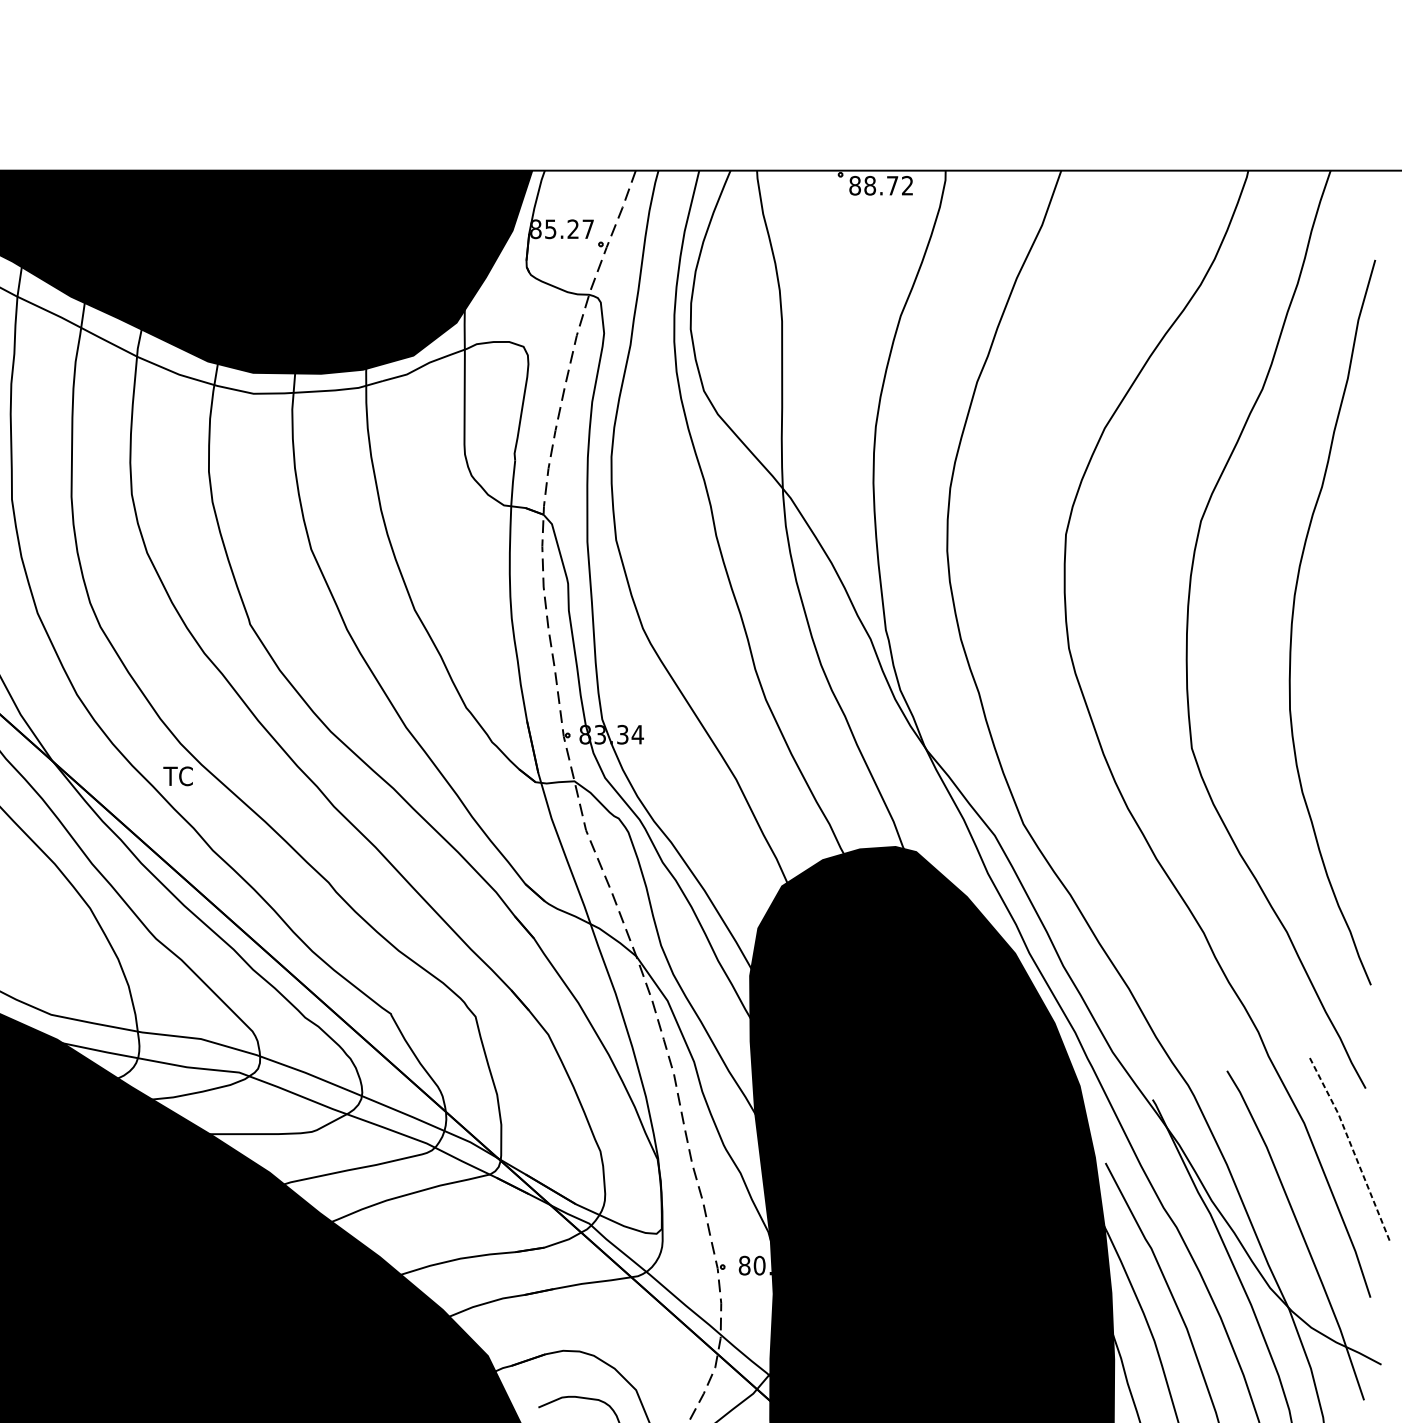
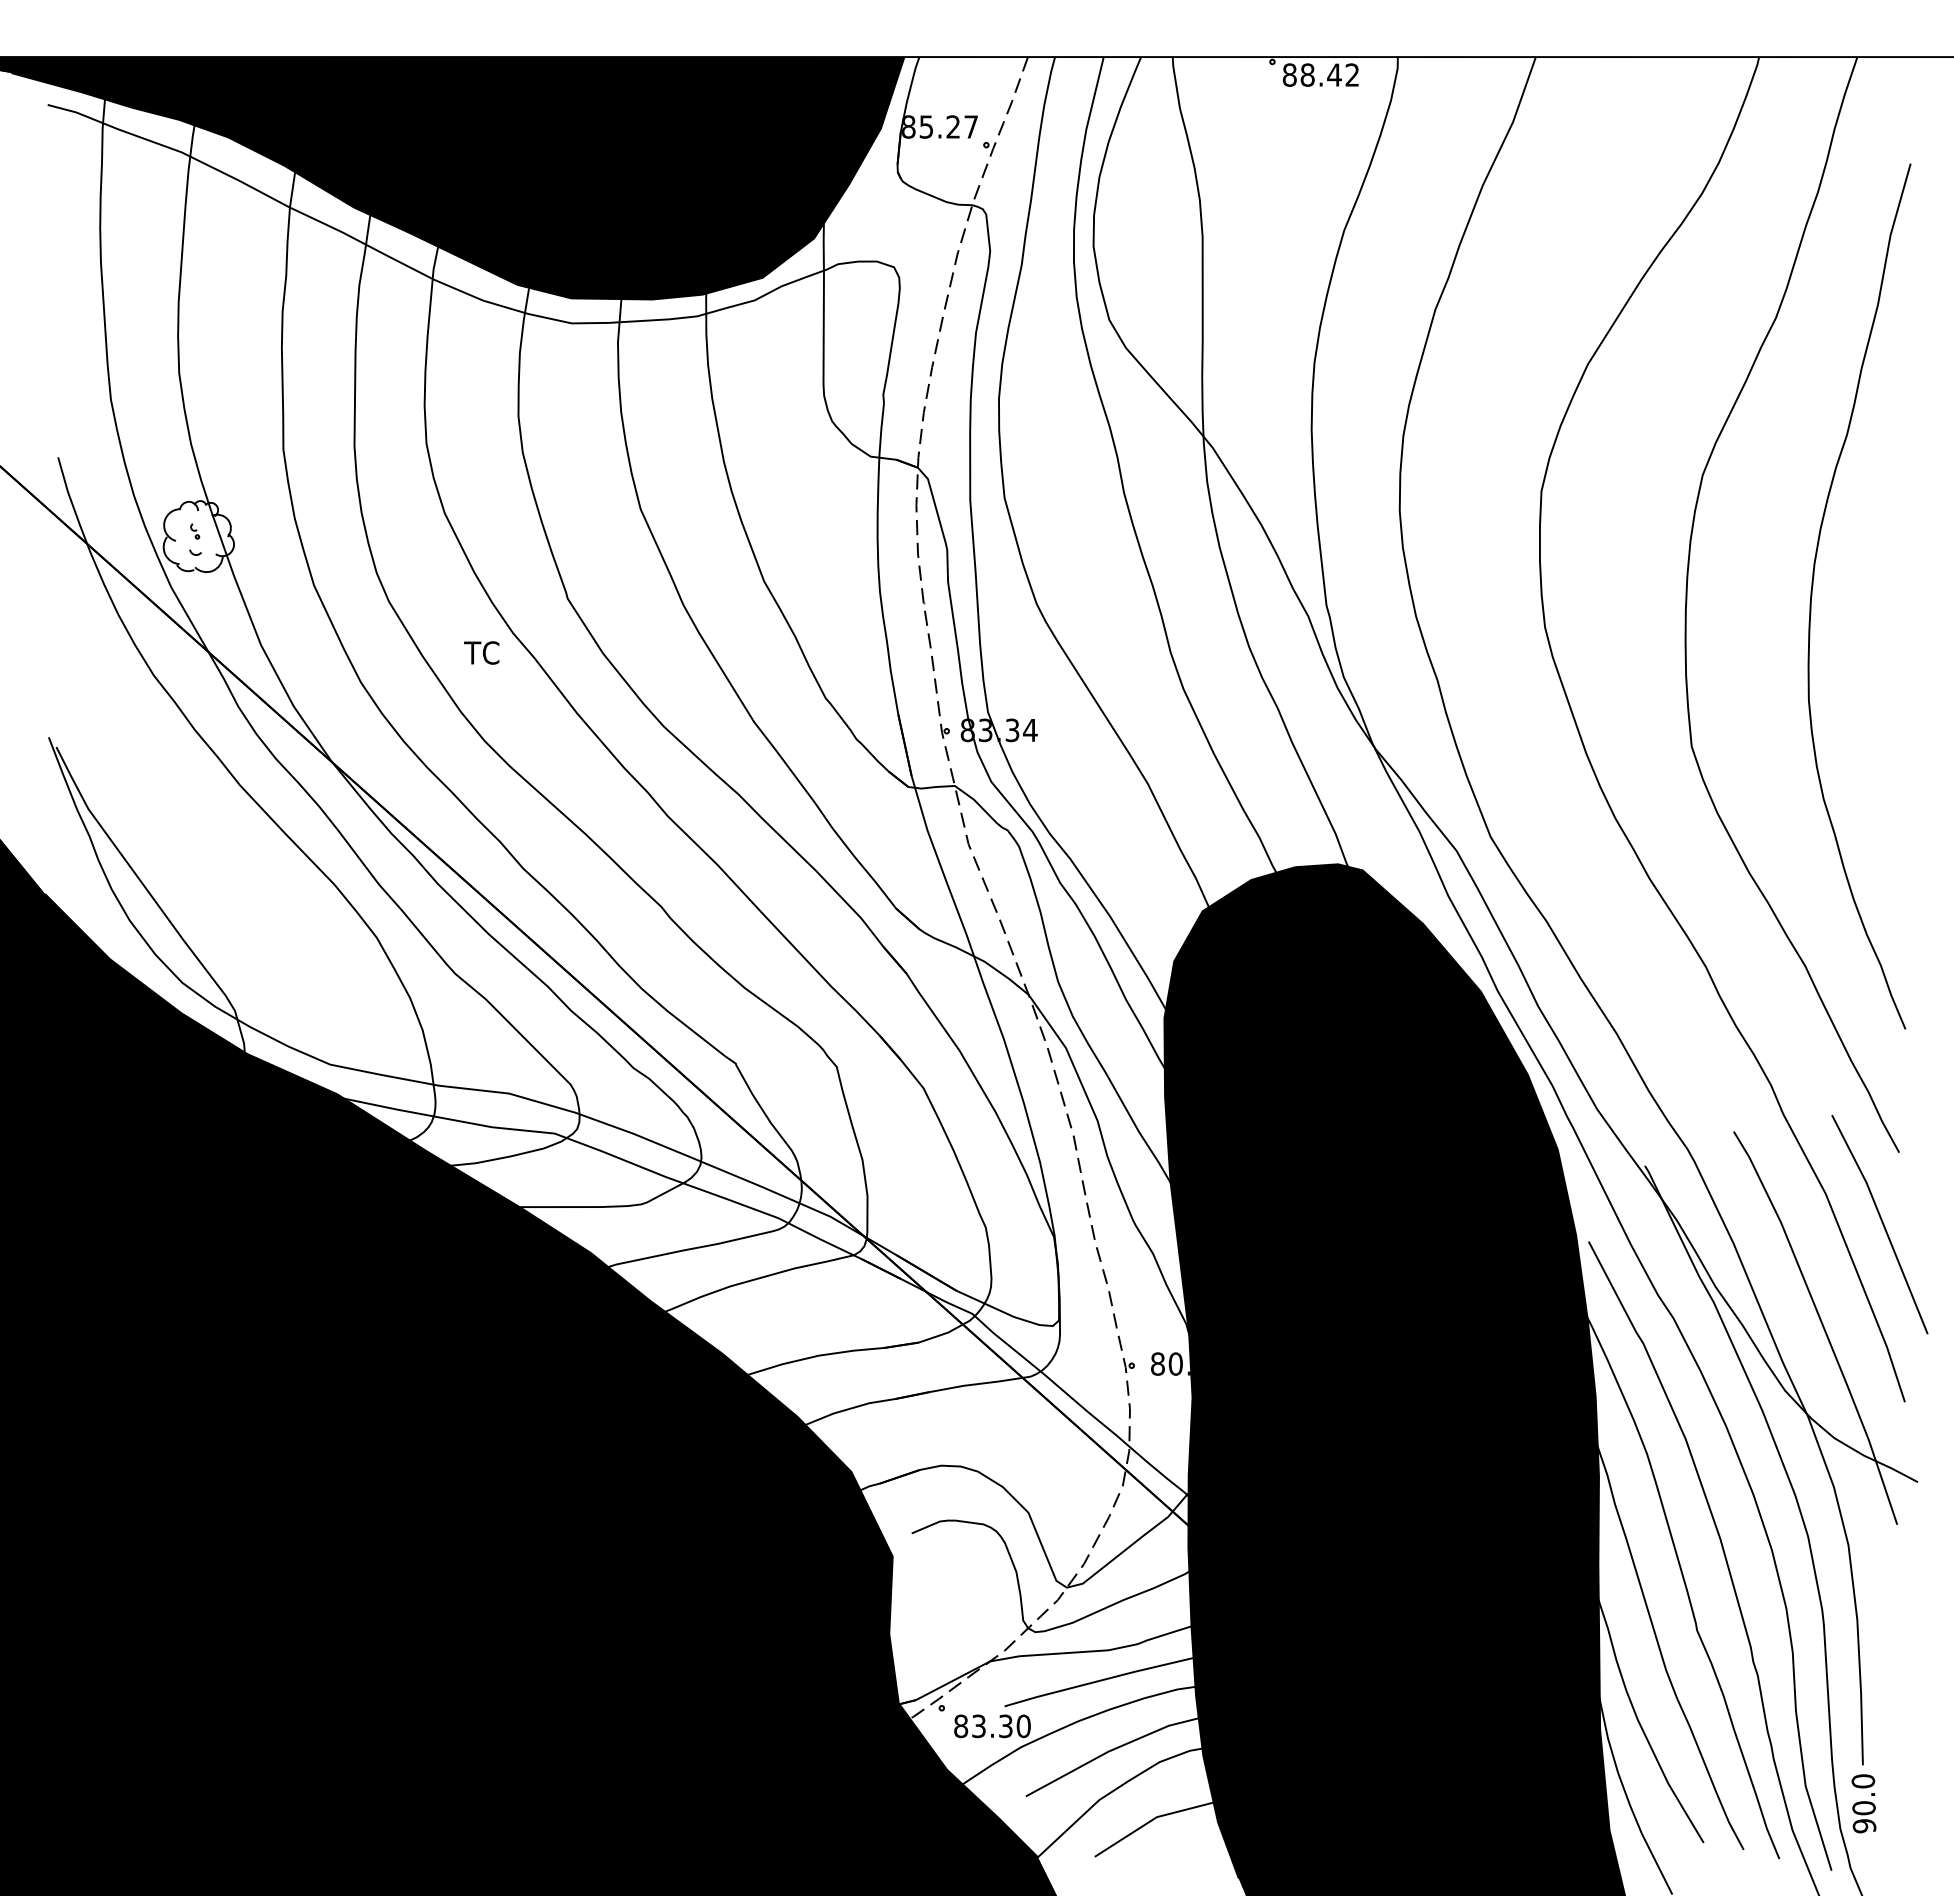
text: (892, 185) -> (1334, 74), 88.72 -> 88.42
text: (177, 775) -> (481, 652), moved
line: (1351, 1147) -> (1882, 1222), dashed -> solid

